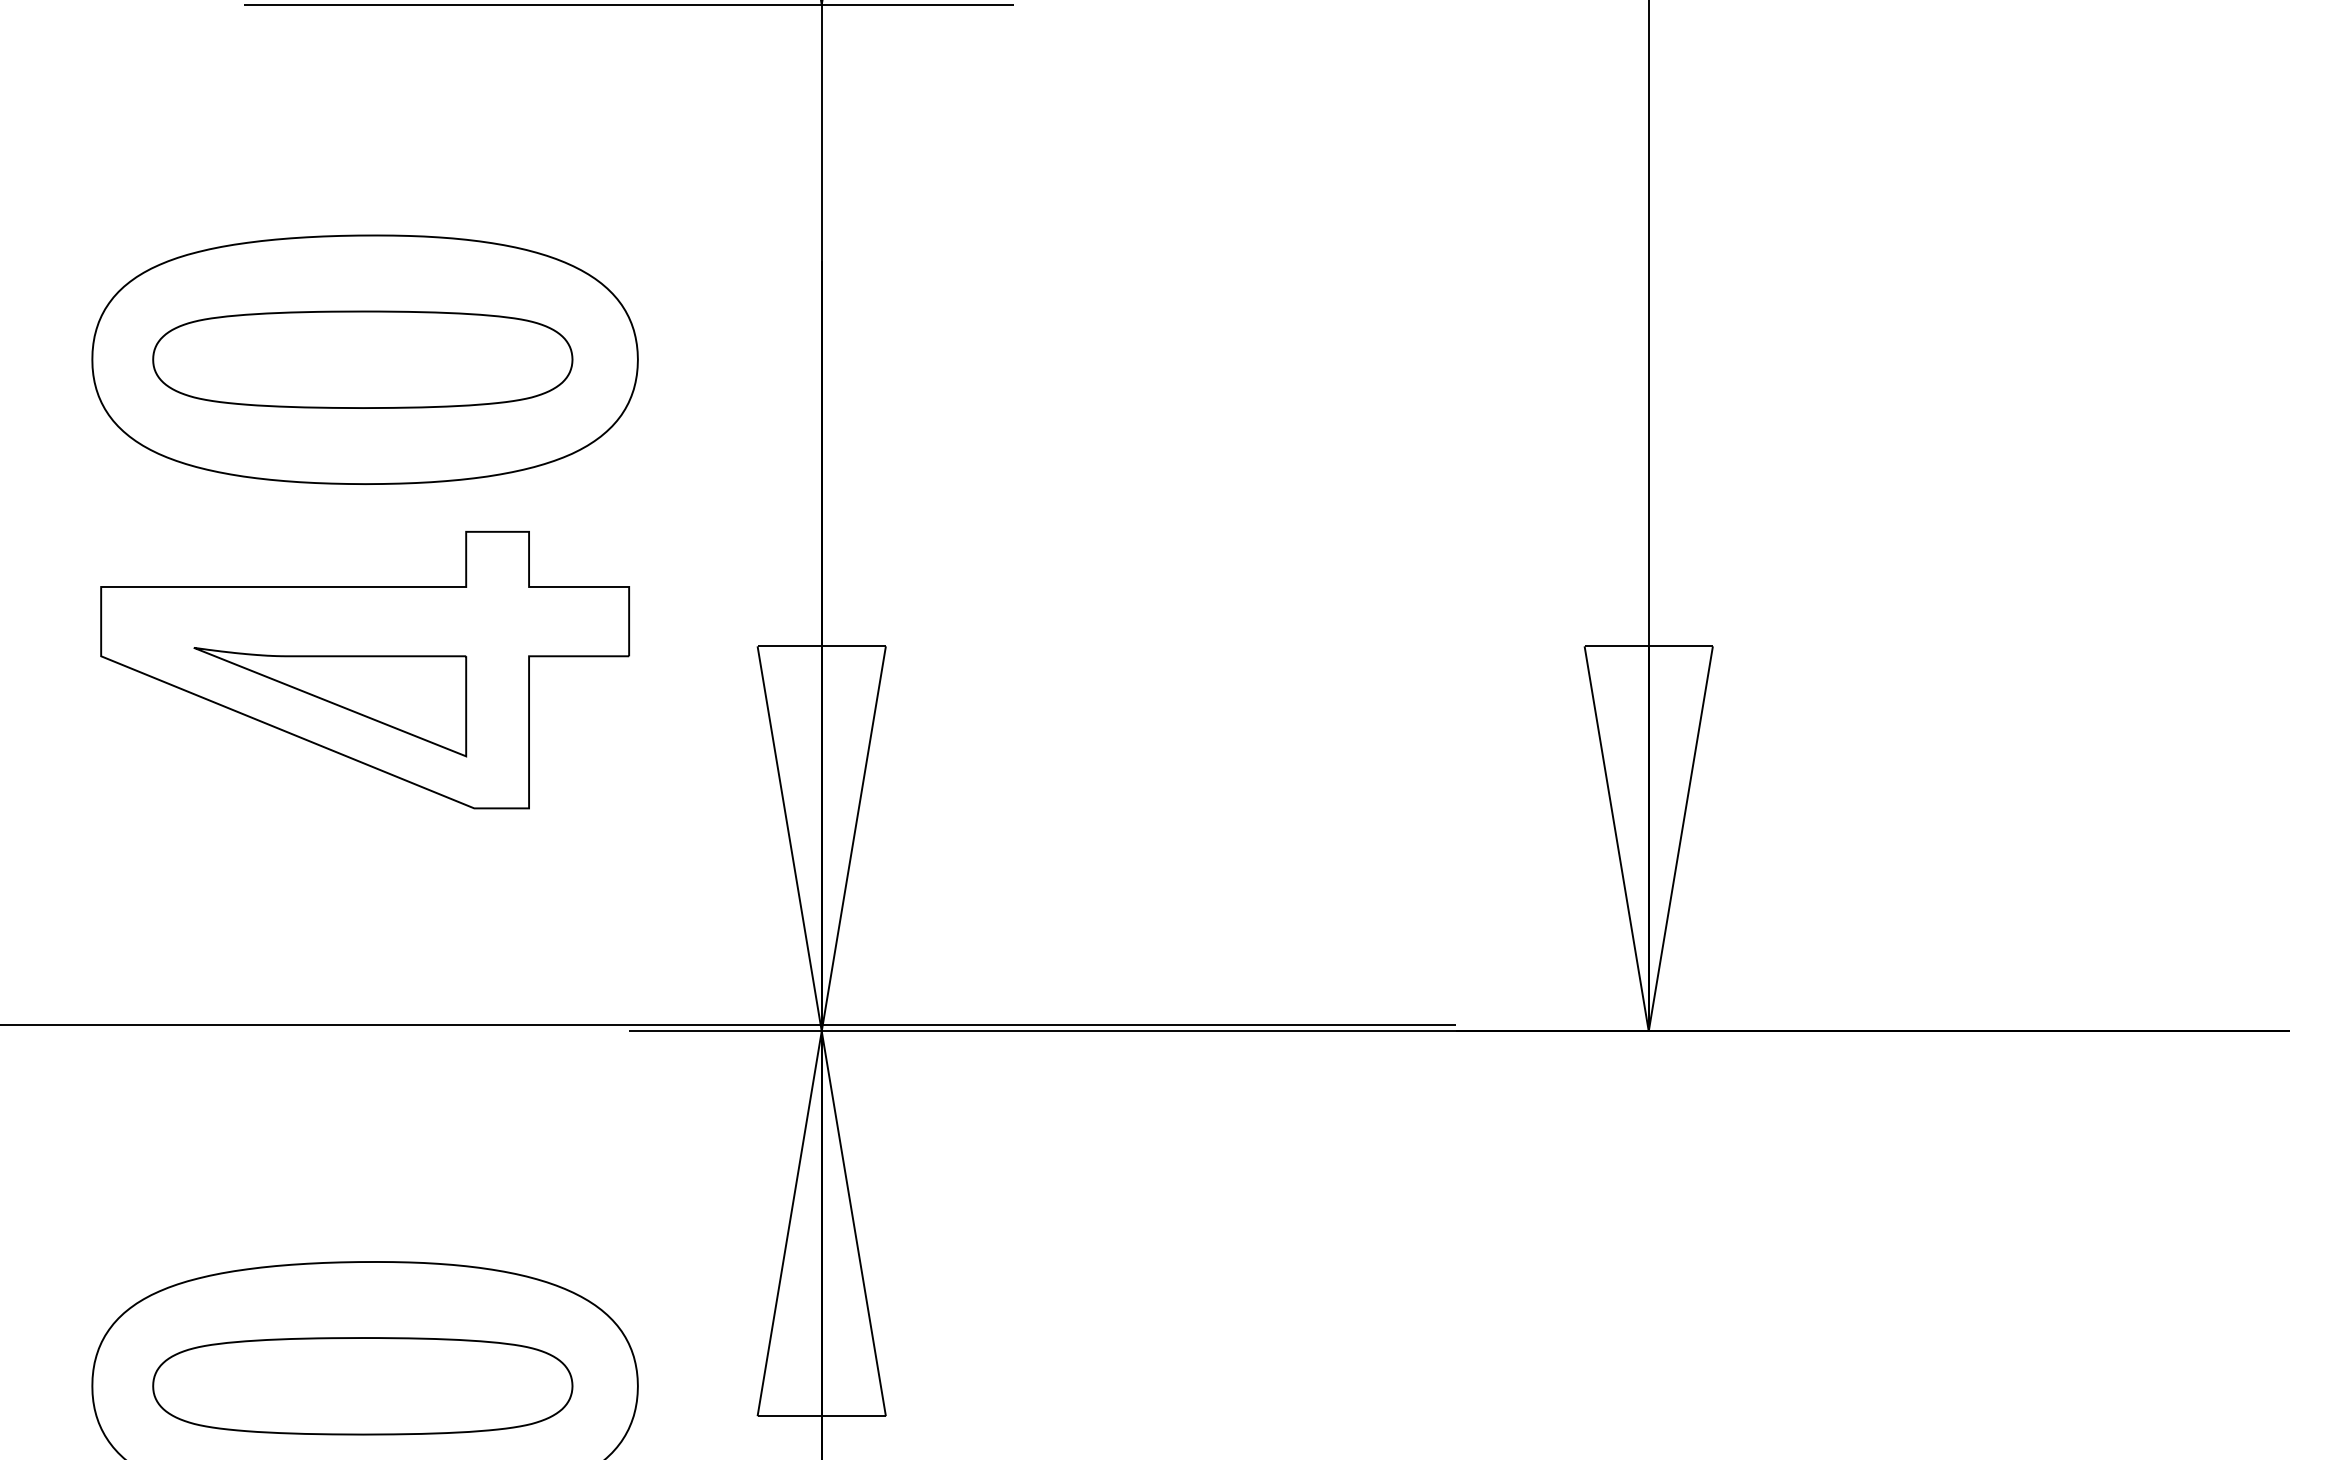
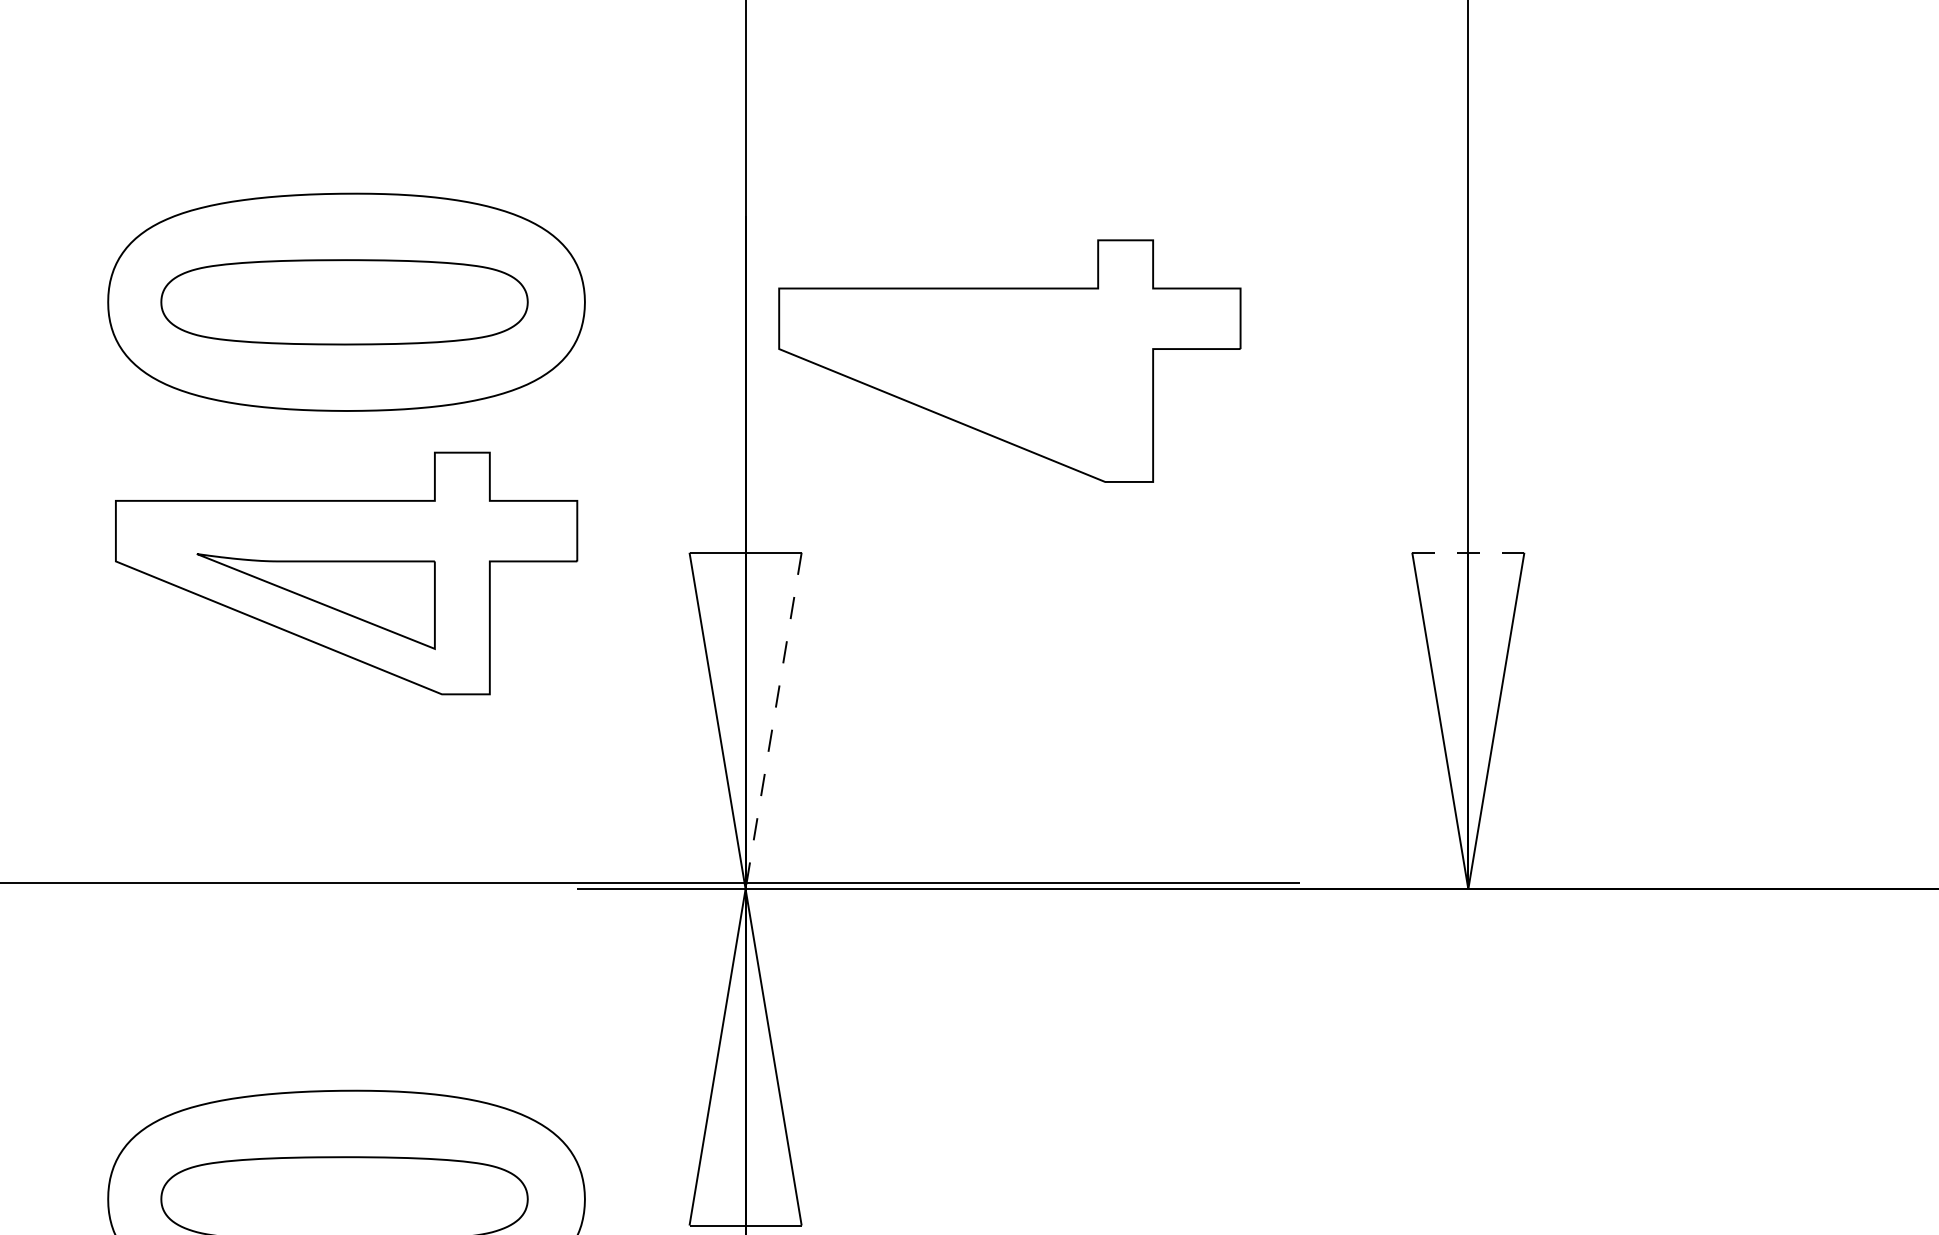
part: (1123, 427) -> (1009, 361), added
line: (1648, 646) -> (1468, 552), solid -> dashed
line: (853, 839) -> (773, 721), solid -> dashed

